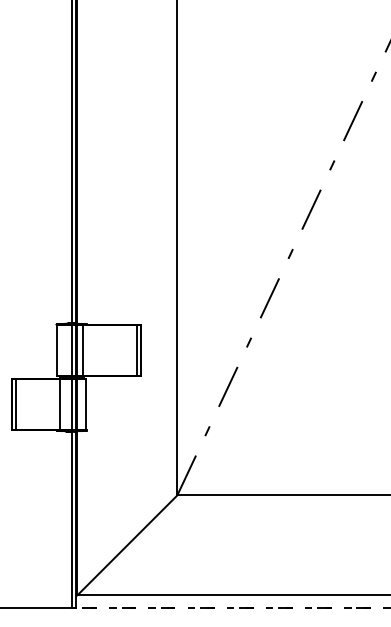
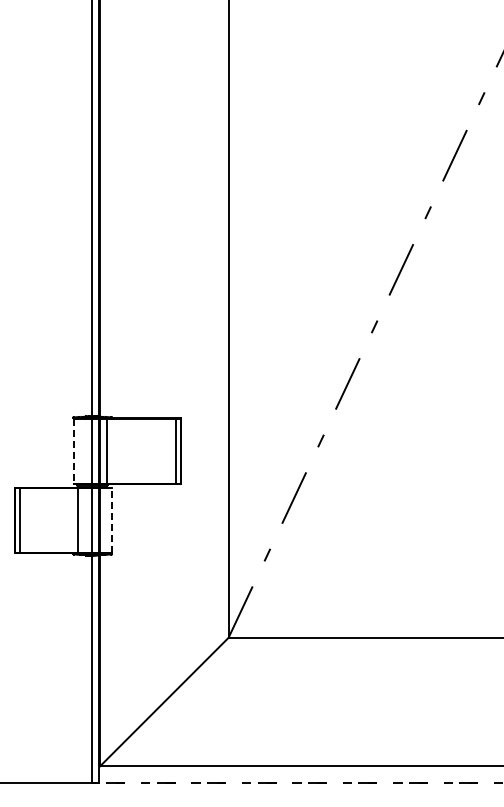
line: (56, 350) -> (73, 451), solid -> dashed
line: (86, 404) -> (111, 520), solid -> dashed

